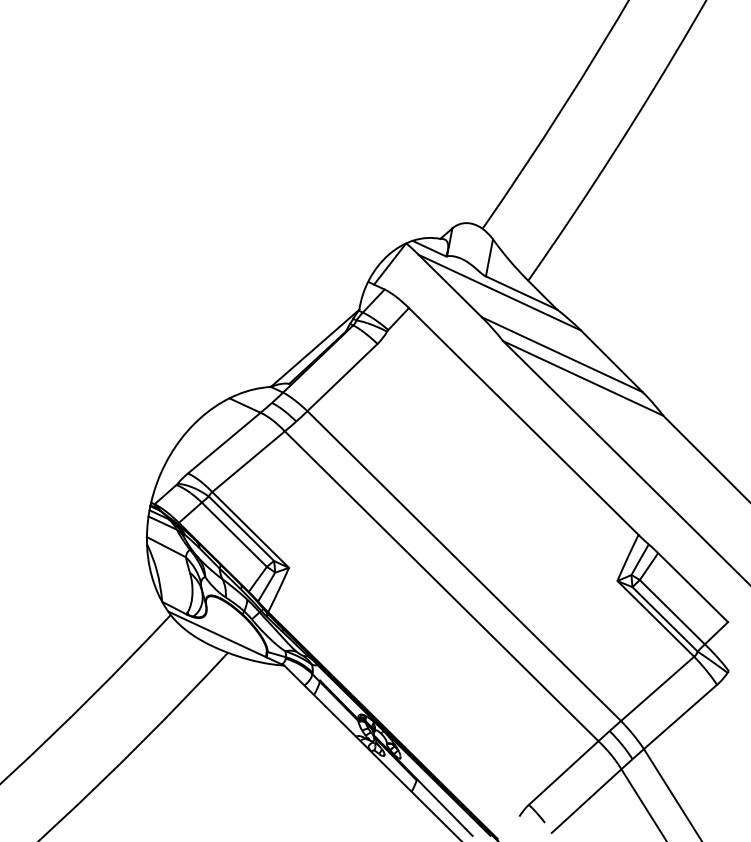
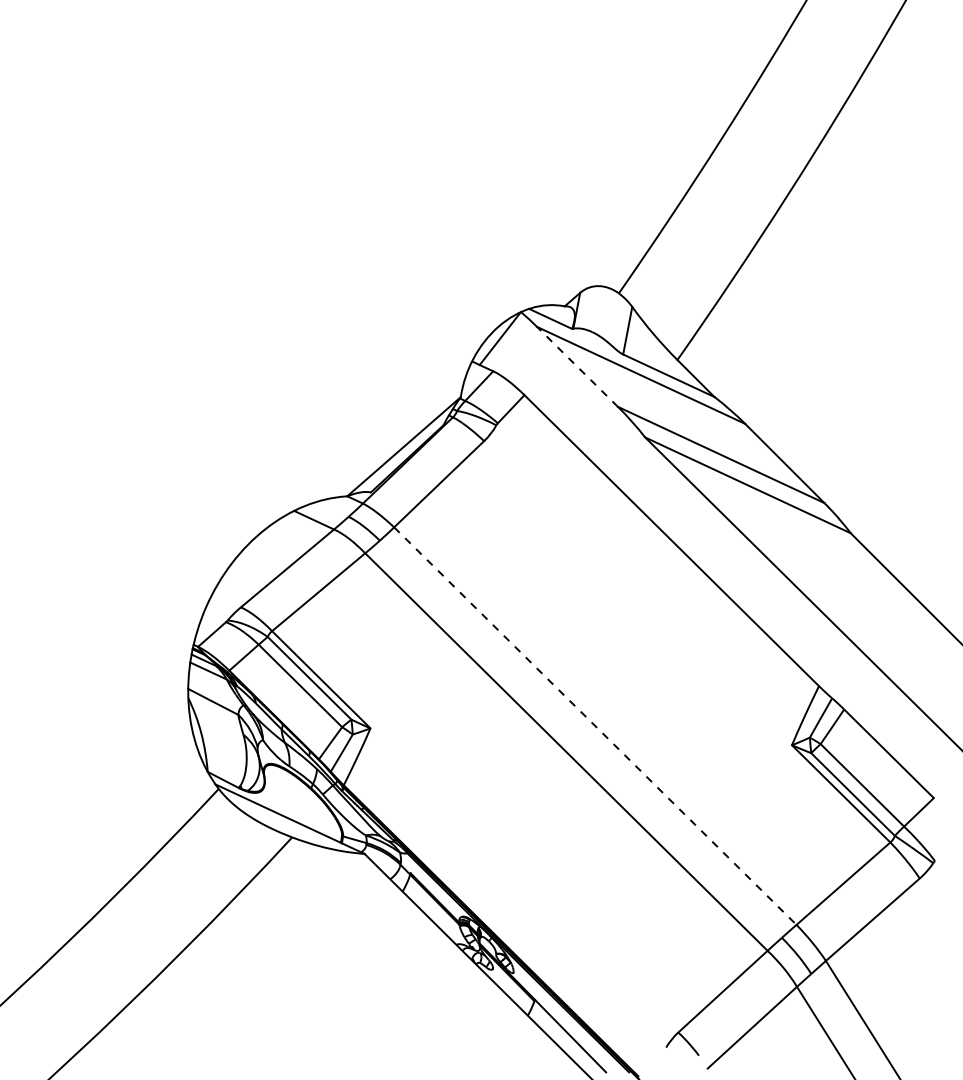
line: (450, 285) -> (577, 366), solid -> dashed
line: (464, 566) -> (595, 726), solid -> dashed

